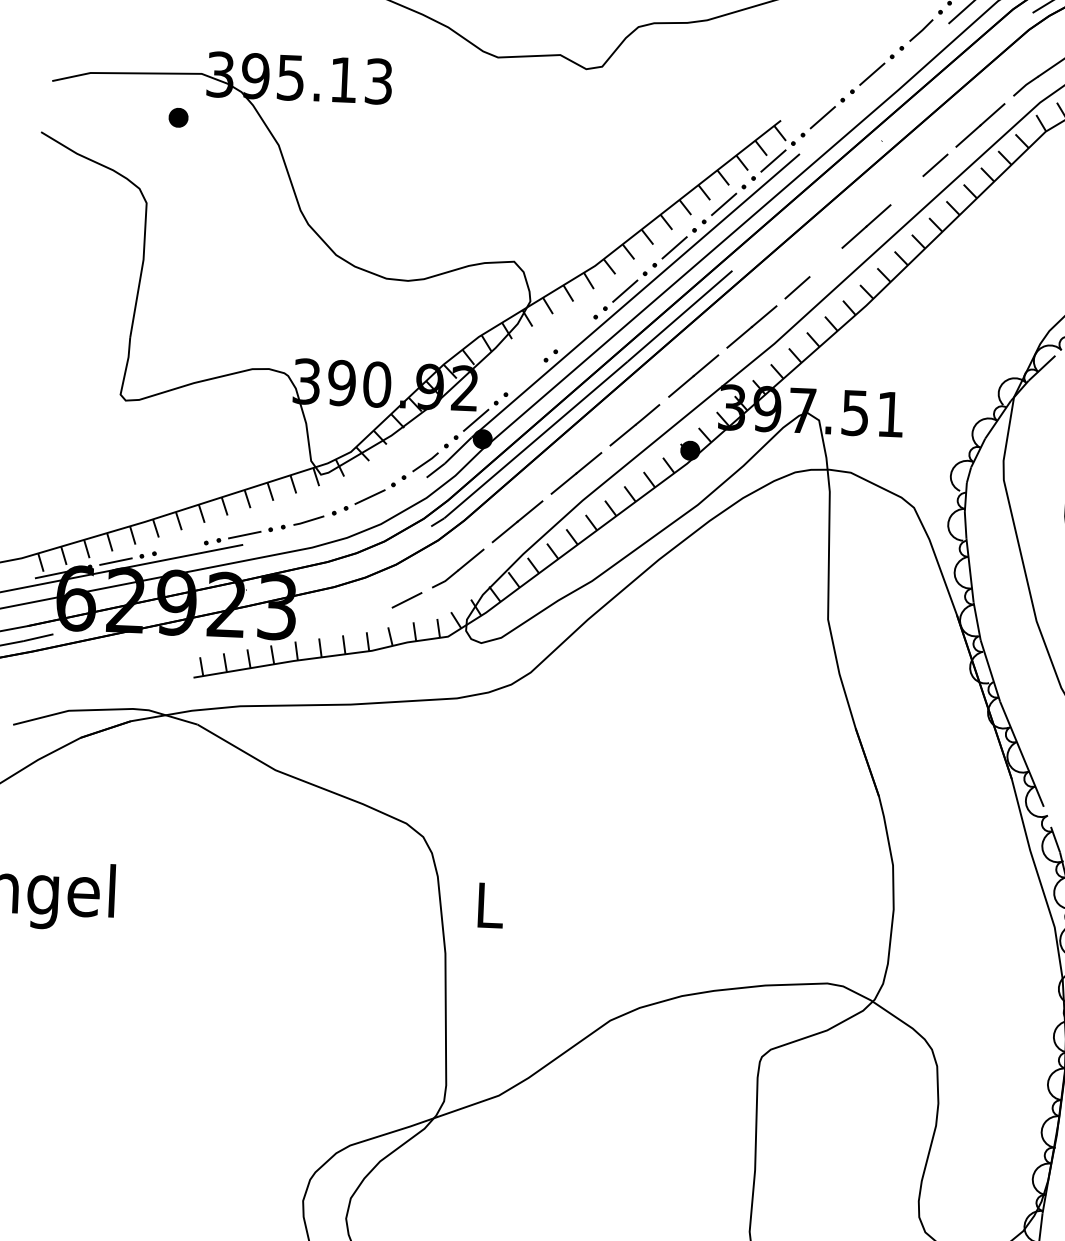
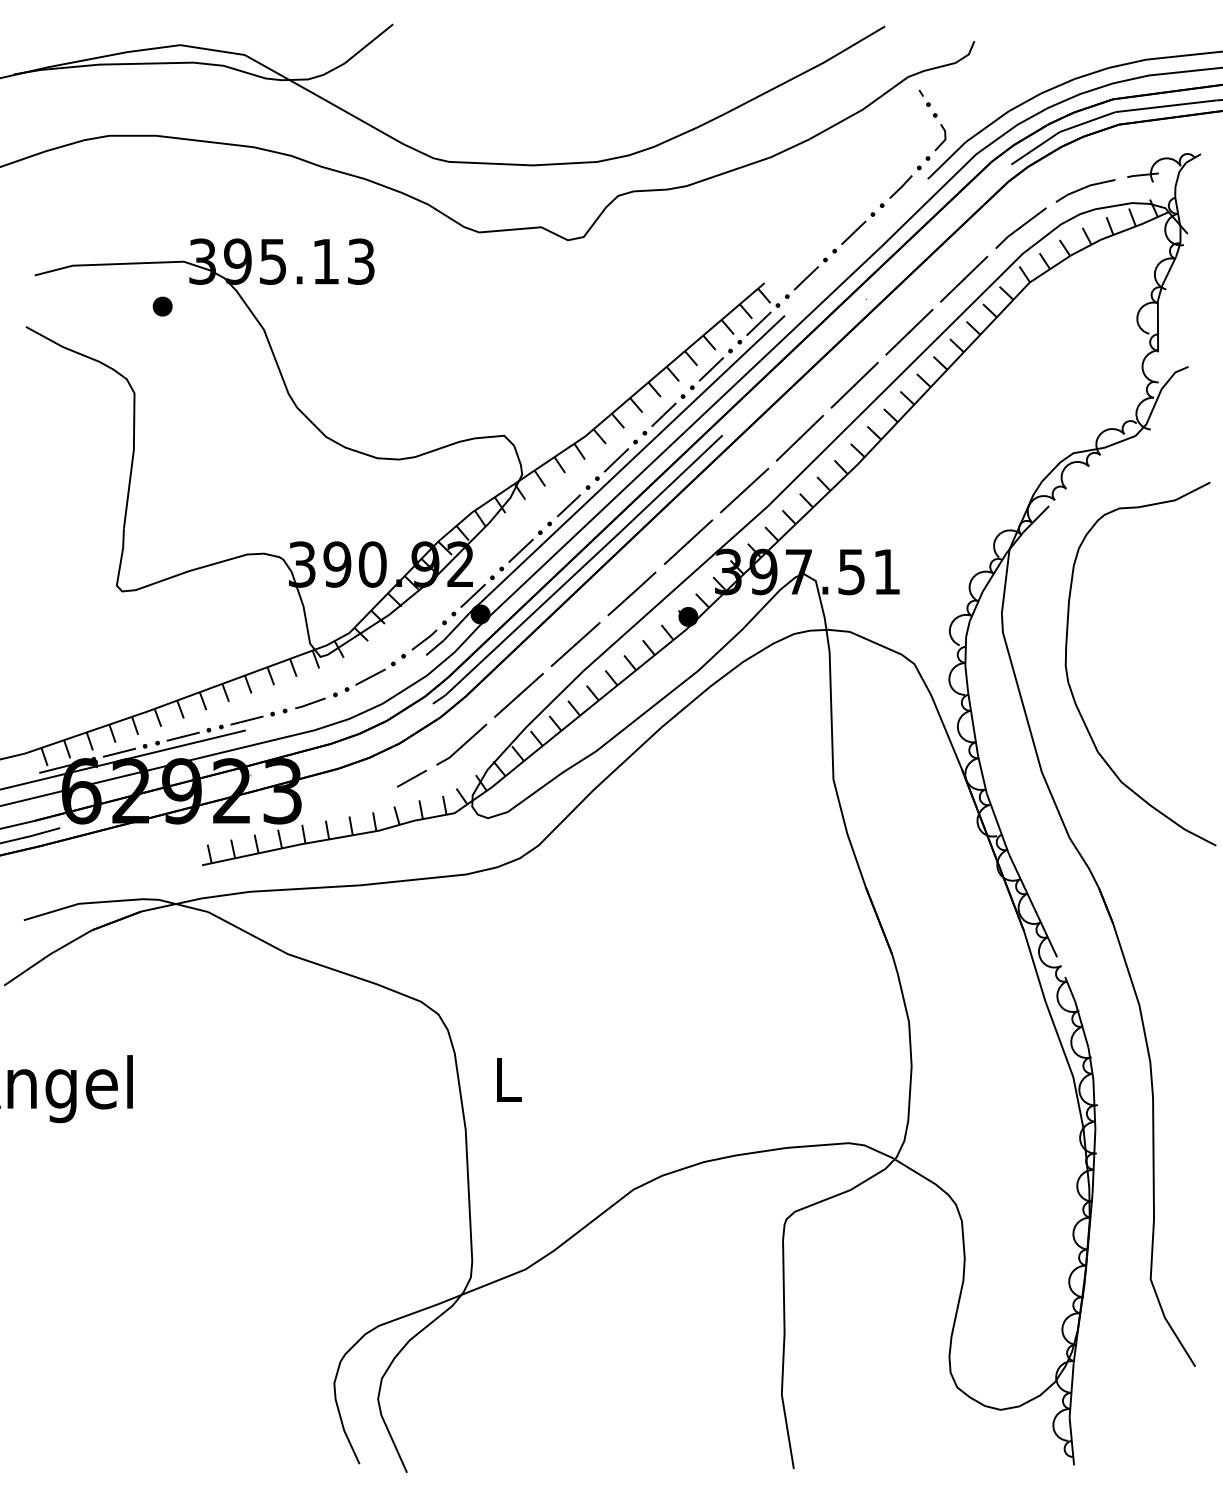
line: (911, 186) -> (897, 343), added
line: (821, 265) -> (811, 426), added
line: (575, 334) -> (568, 505), added
line: (525, 377) -> (520, 550), added
line: (179, 548) -> (182, 736), added

